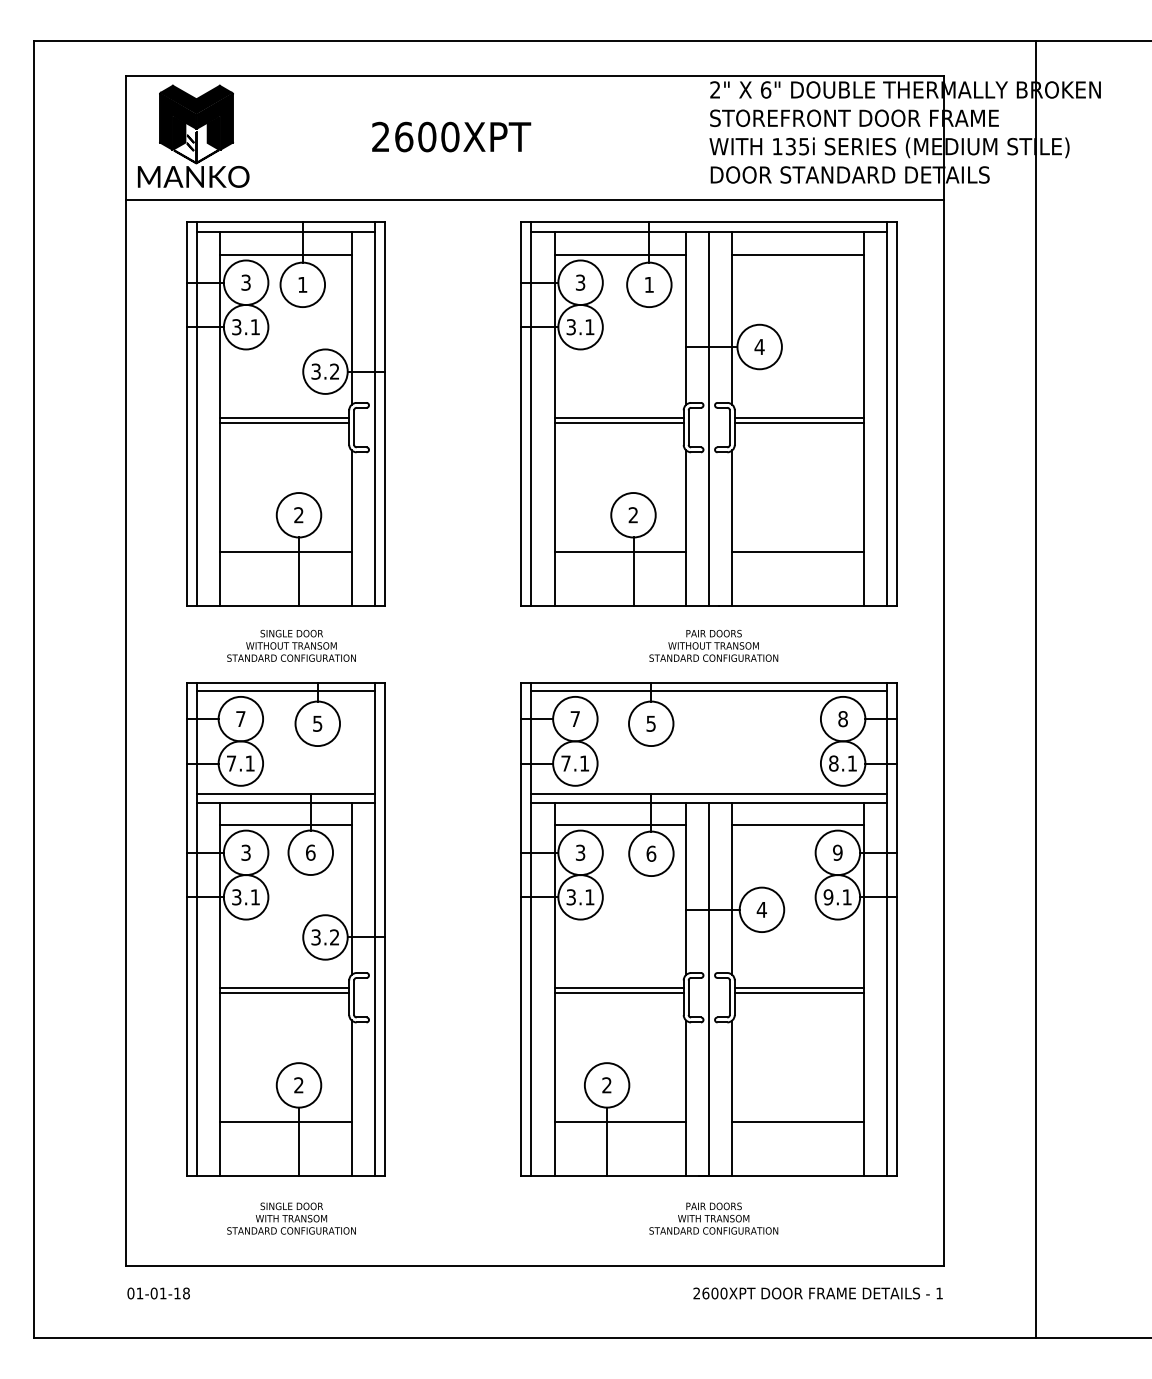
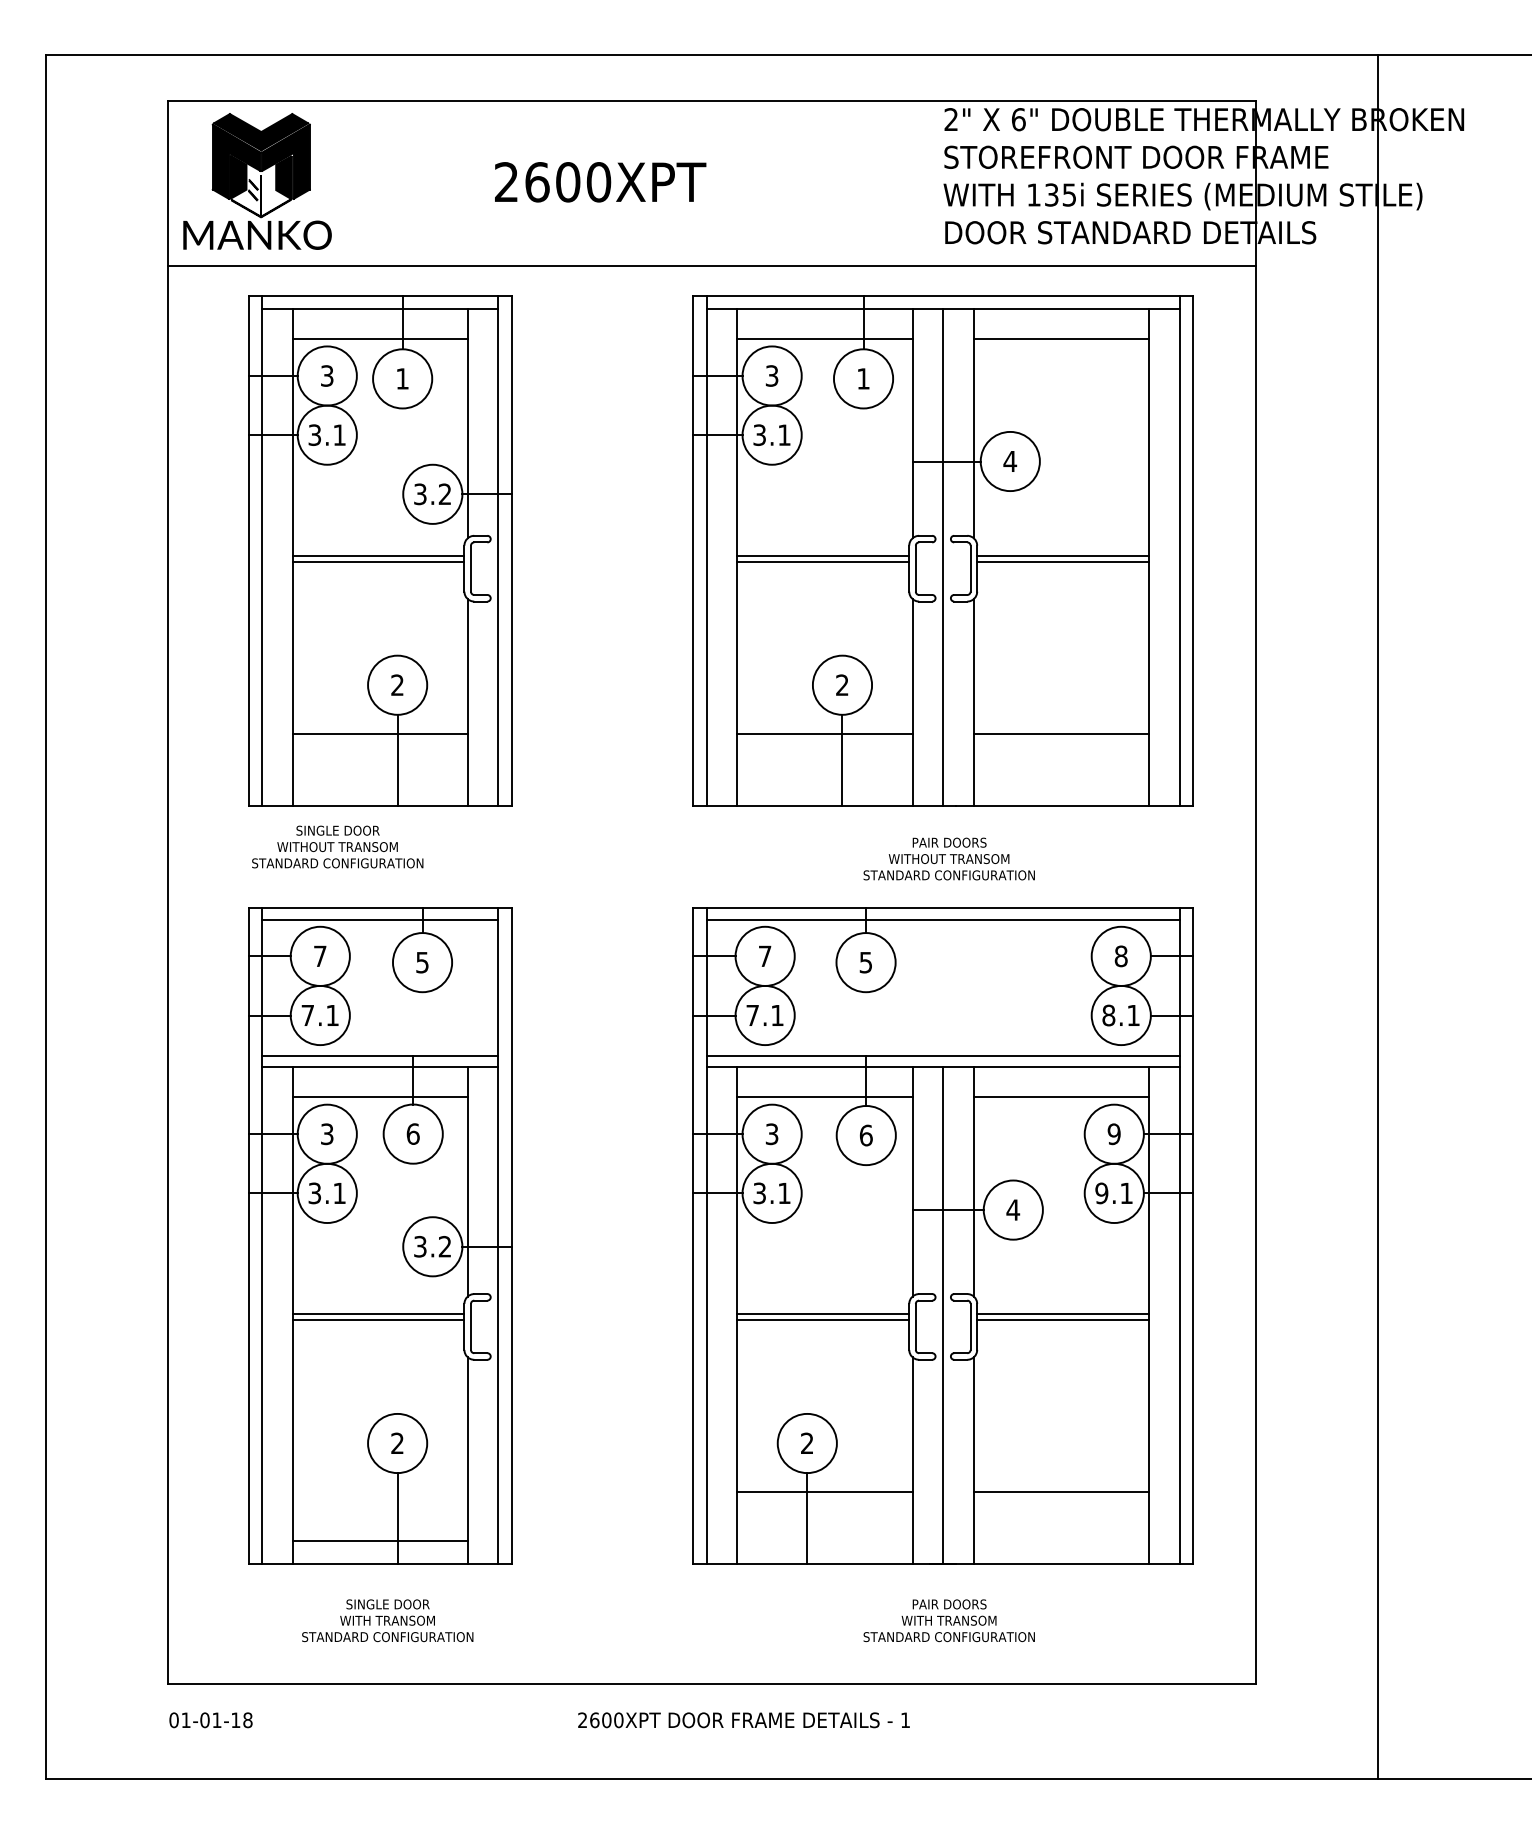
text: (291, 645) -> (337, 846), moved
line: (285, 1122) -> (379, 1541), moved
text: (817, 1293) -> (743, 1720), moved

